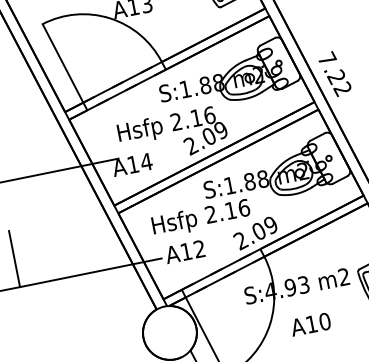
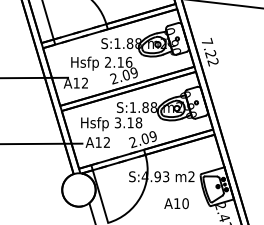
text: (145, 161) -> (84, 82), A14 -> A12
text: (227, 210) -> (128, 122), 2.16 -> 3.18
text: (310, 324) -> (176, 203), moved

